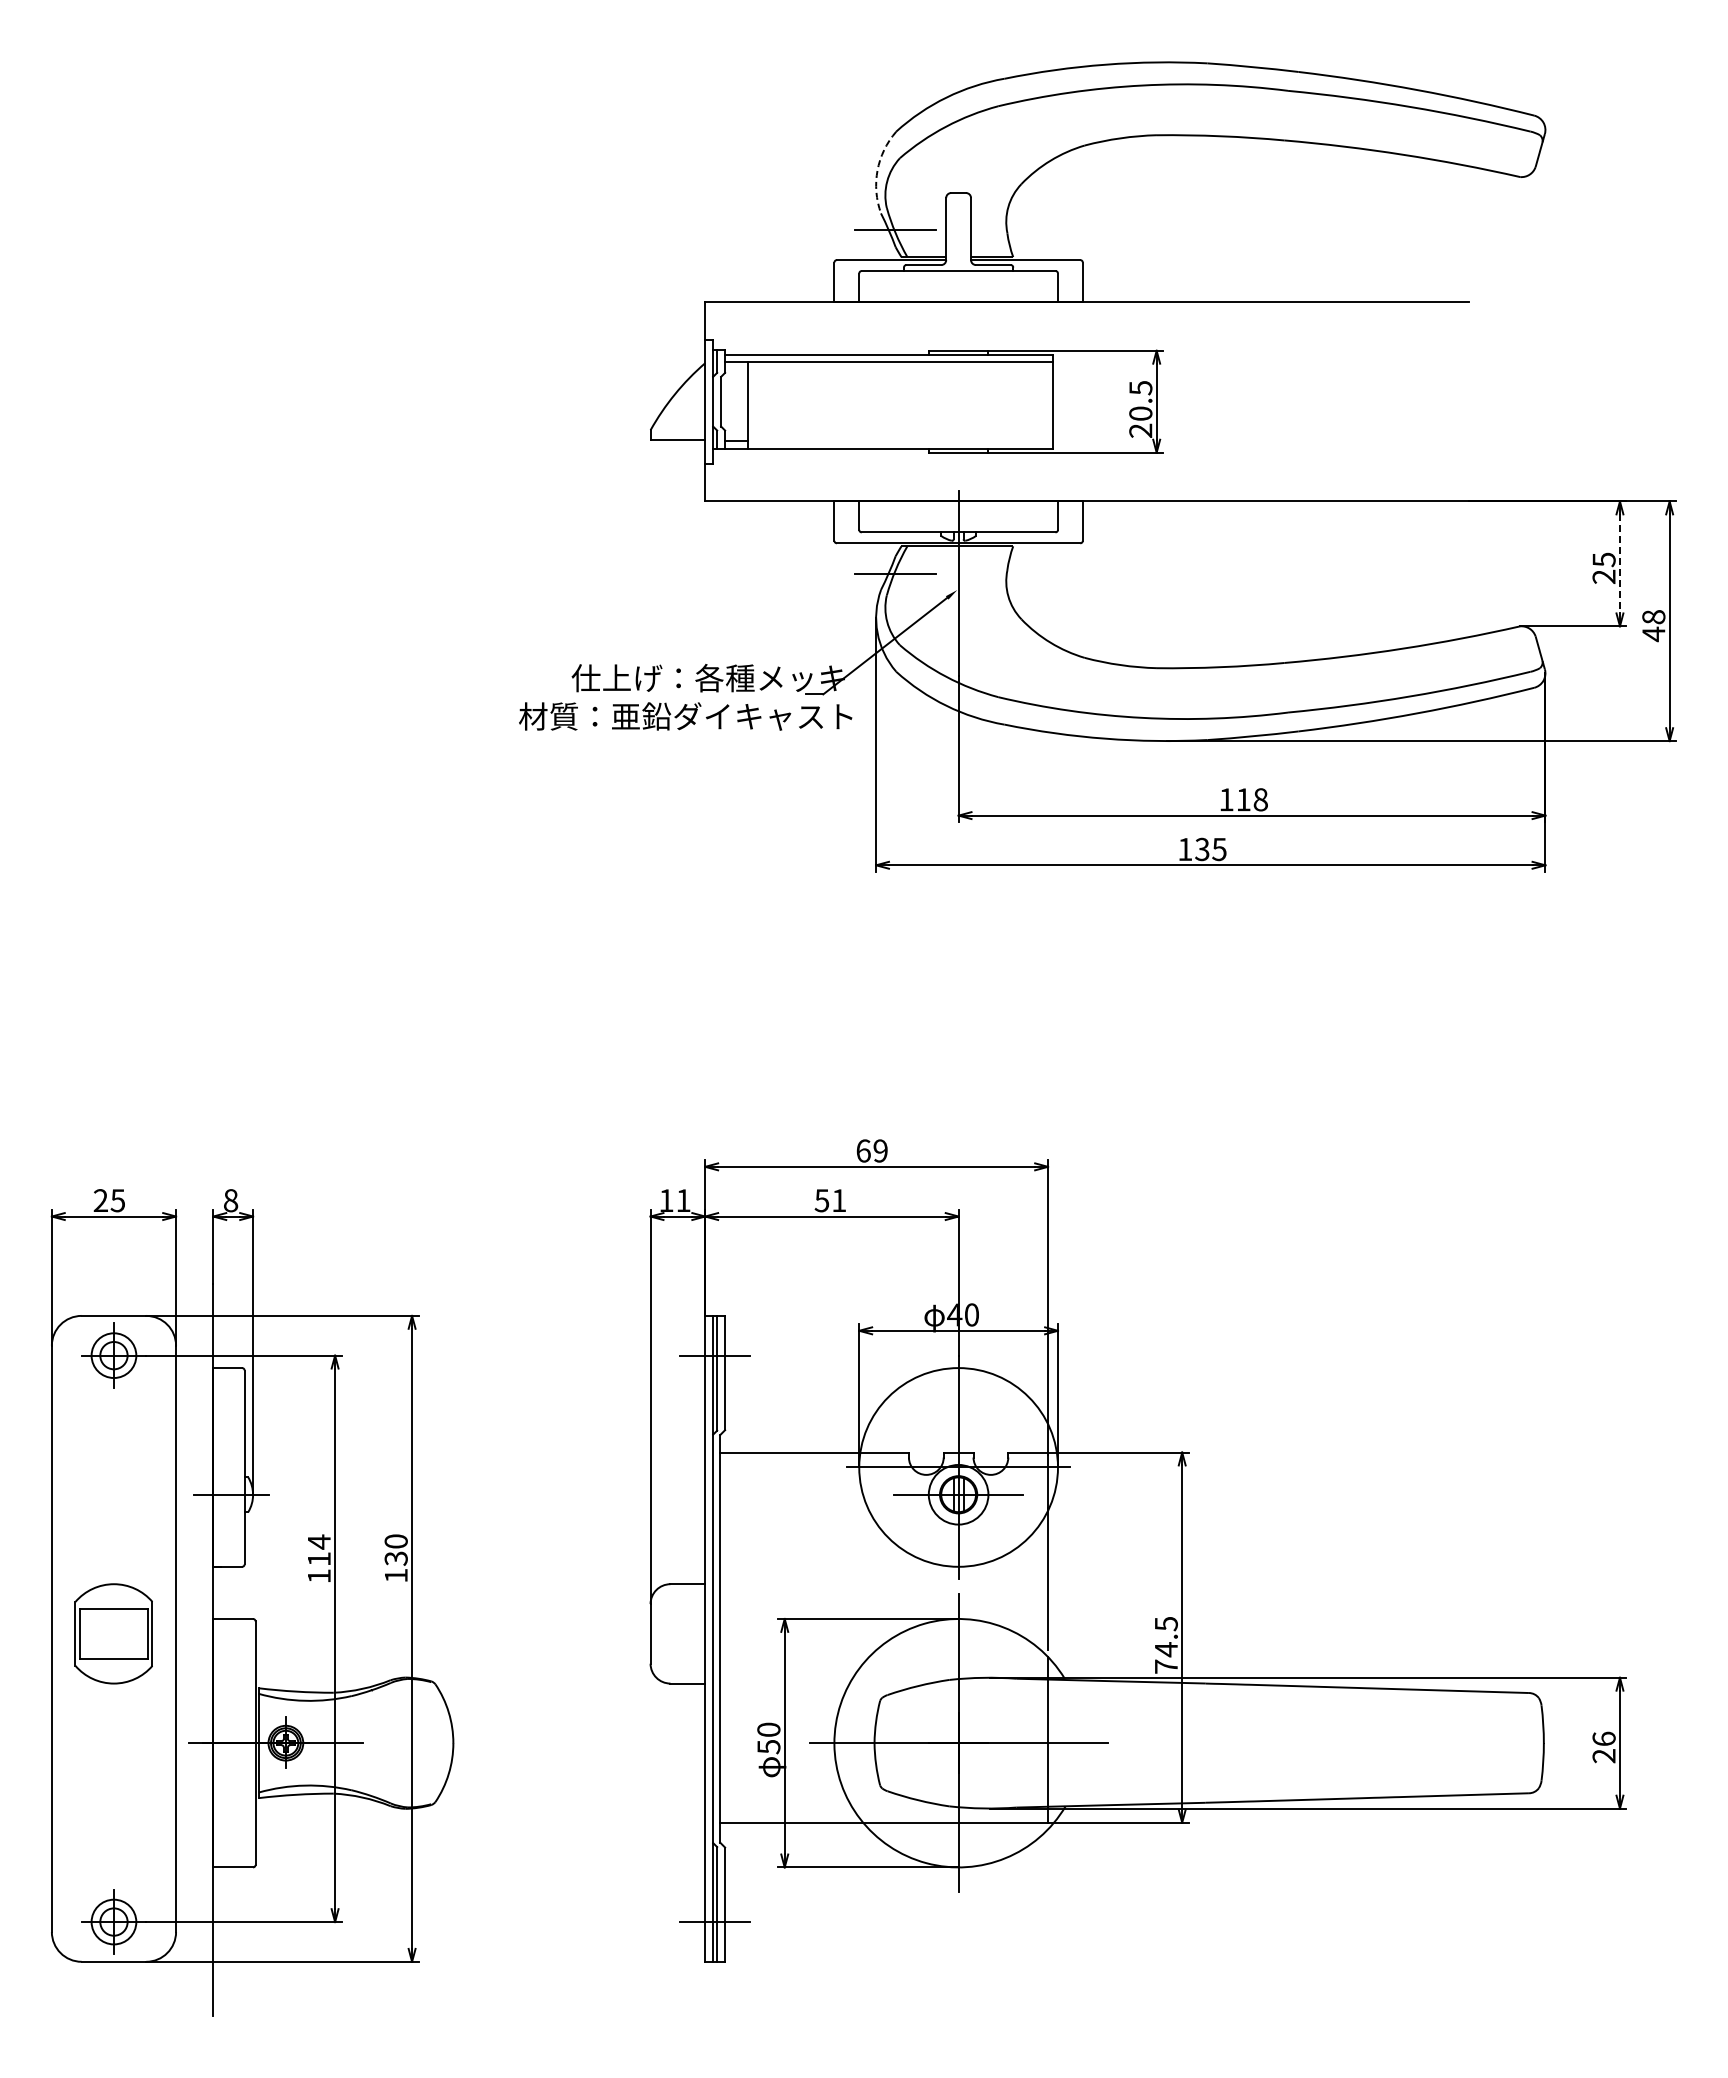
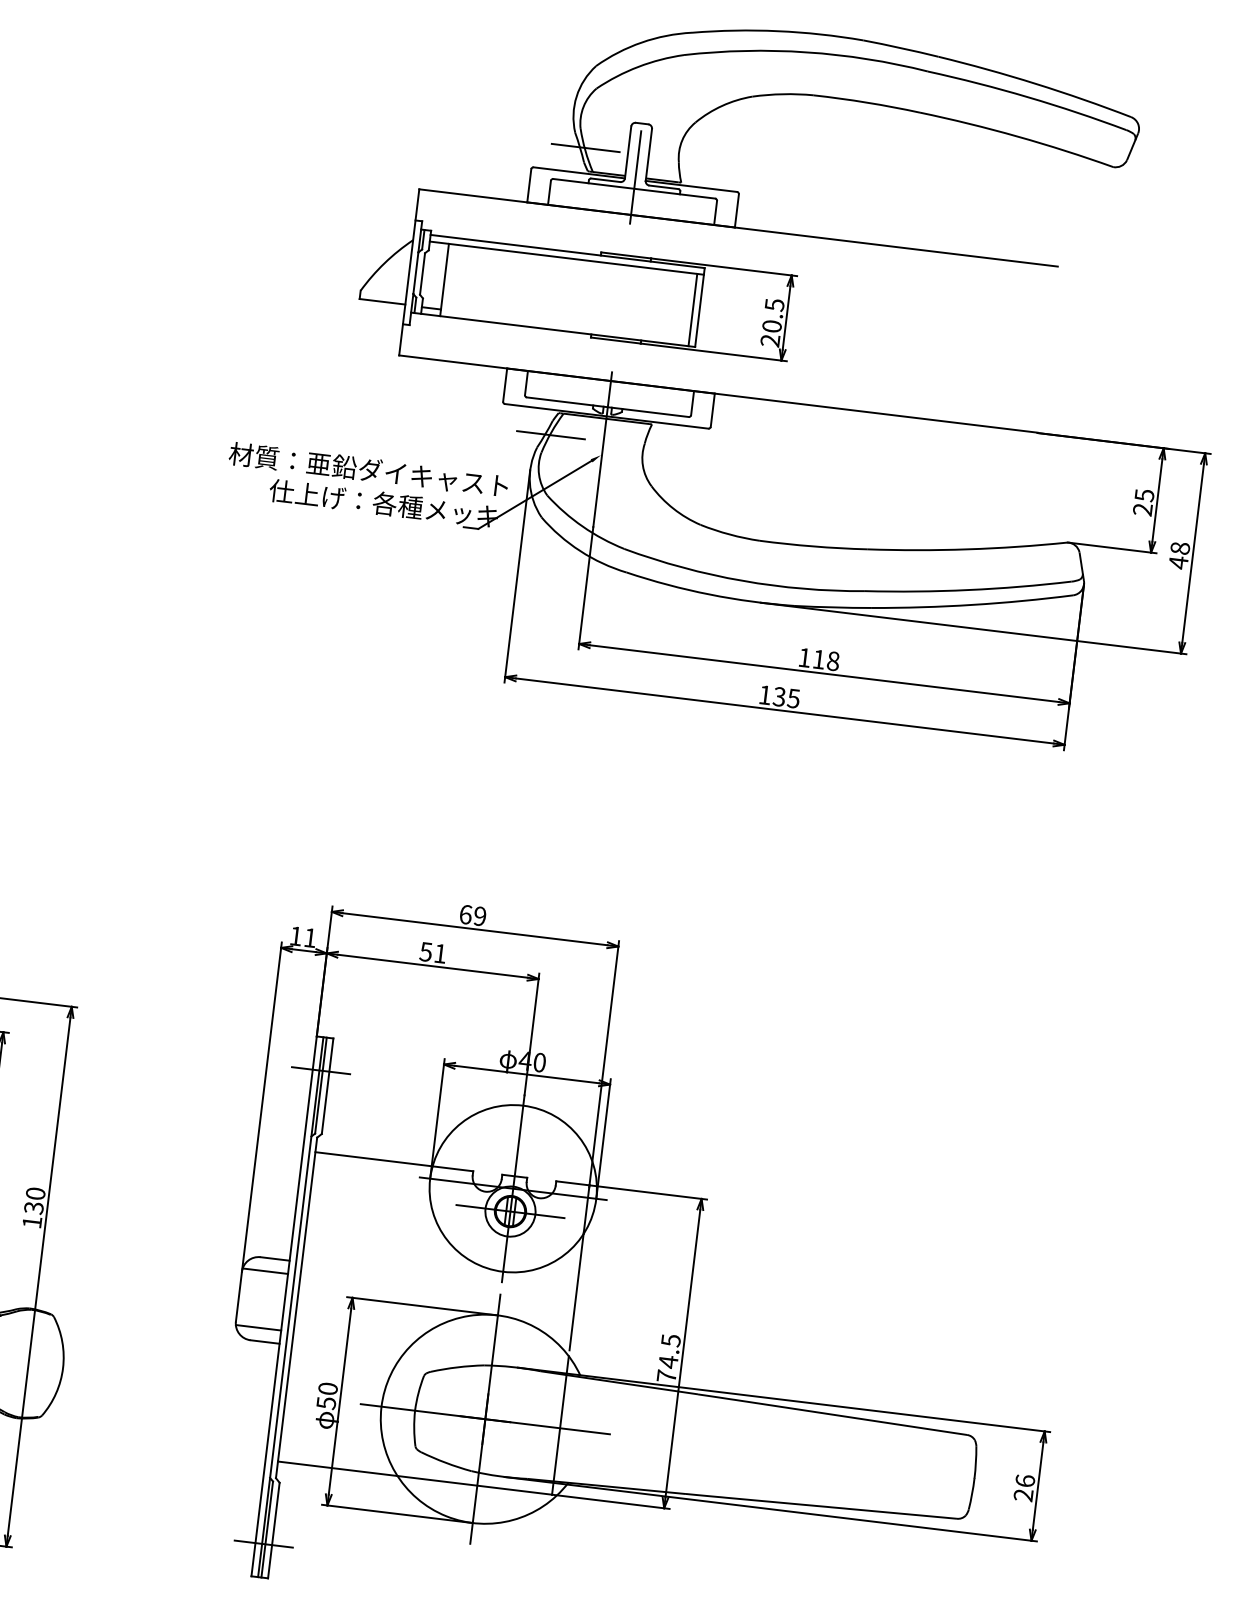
arc: (877, 170) -> (576, 96), dashed -> solid
line: (958, 257) -> (635, 177), added
line: (1045, 405) -> (693, 309), added
line: (1619, 563) -> (1157, 500), dashed -> solid
text: (685, 716) -> (368, 469), moved
line: (678, 1600) -> (265, 1271), added
line: (678, 1667) -> (258, 1327), added

